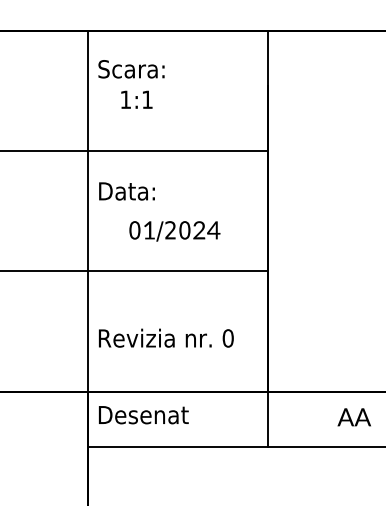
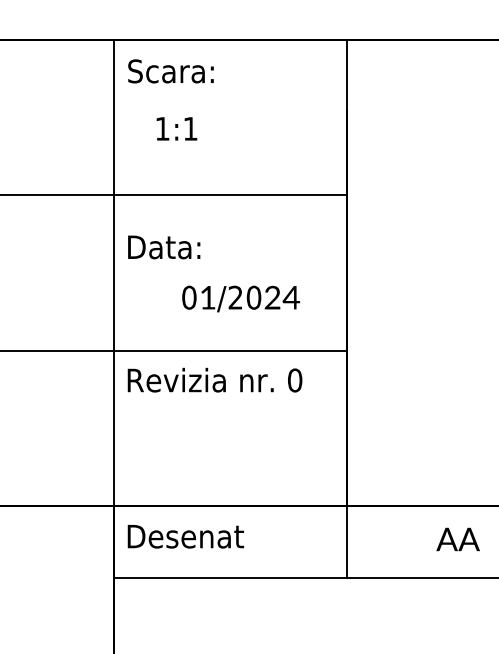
text: (131, 69) -> (170, 71), moved
text: (174, 230) -> (240, 298), moved
text: (165, 337) -> (214, 379), moved

